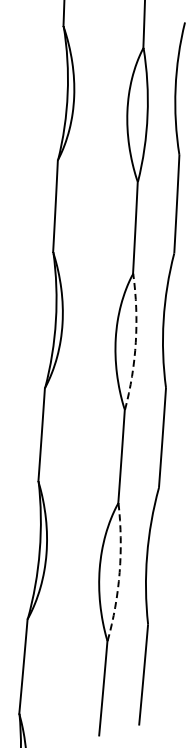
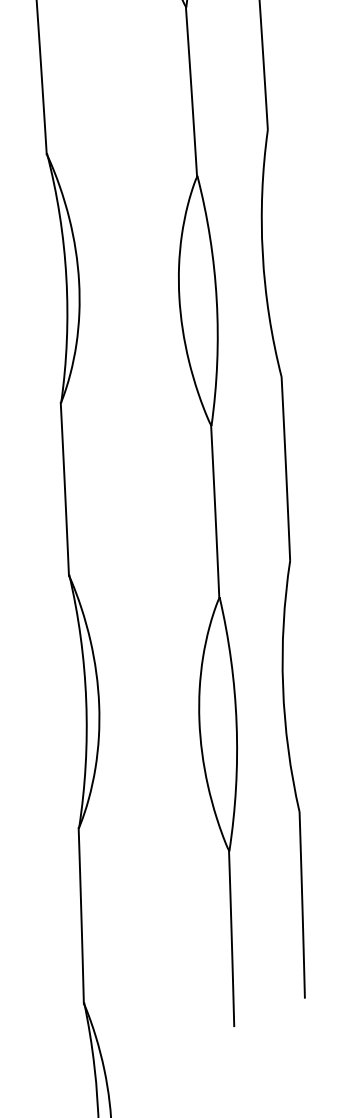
arc: (135, 342) -> (216, 300), dashed -> solid
arc: (119, 572) -> (236, 723), dashed -> solid

